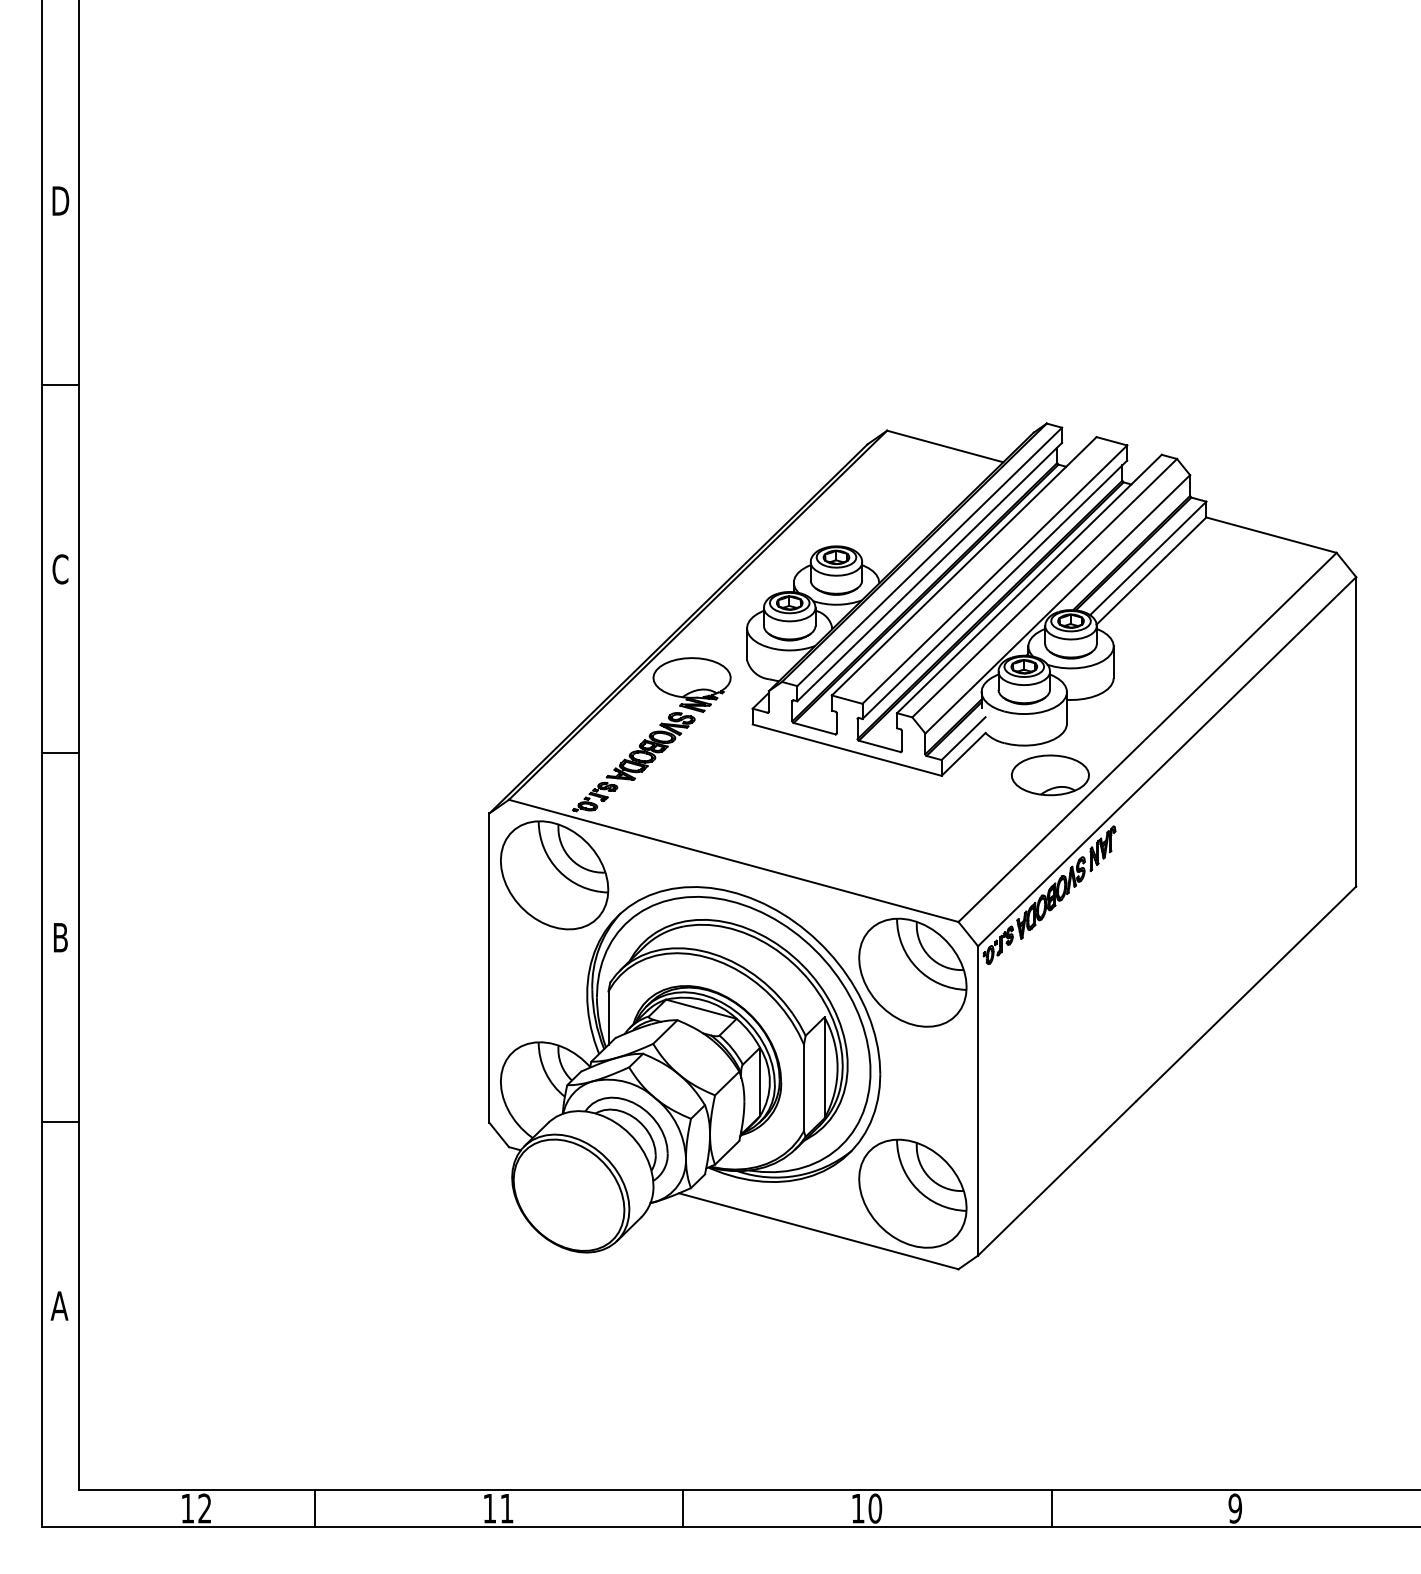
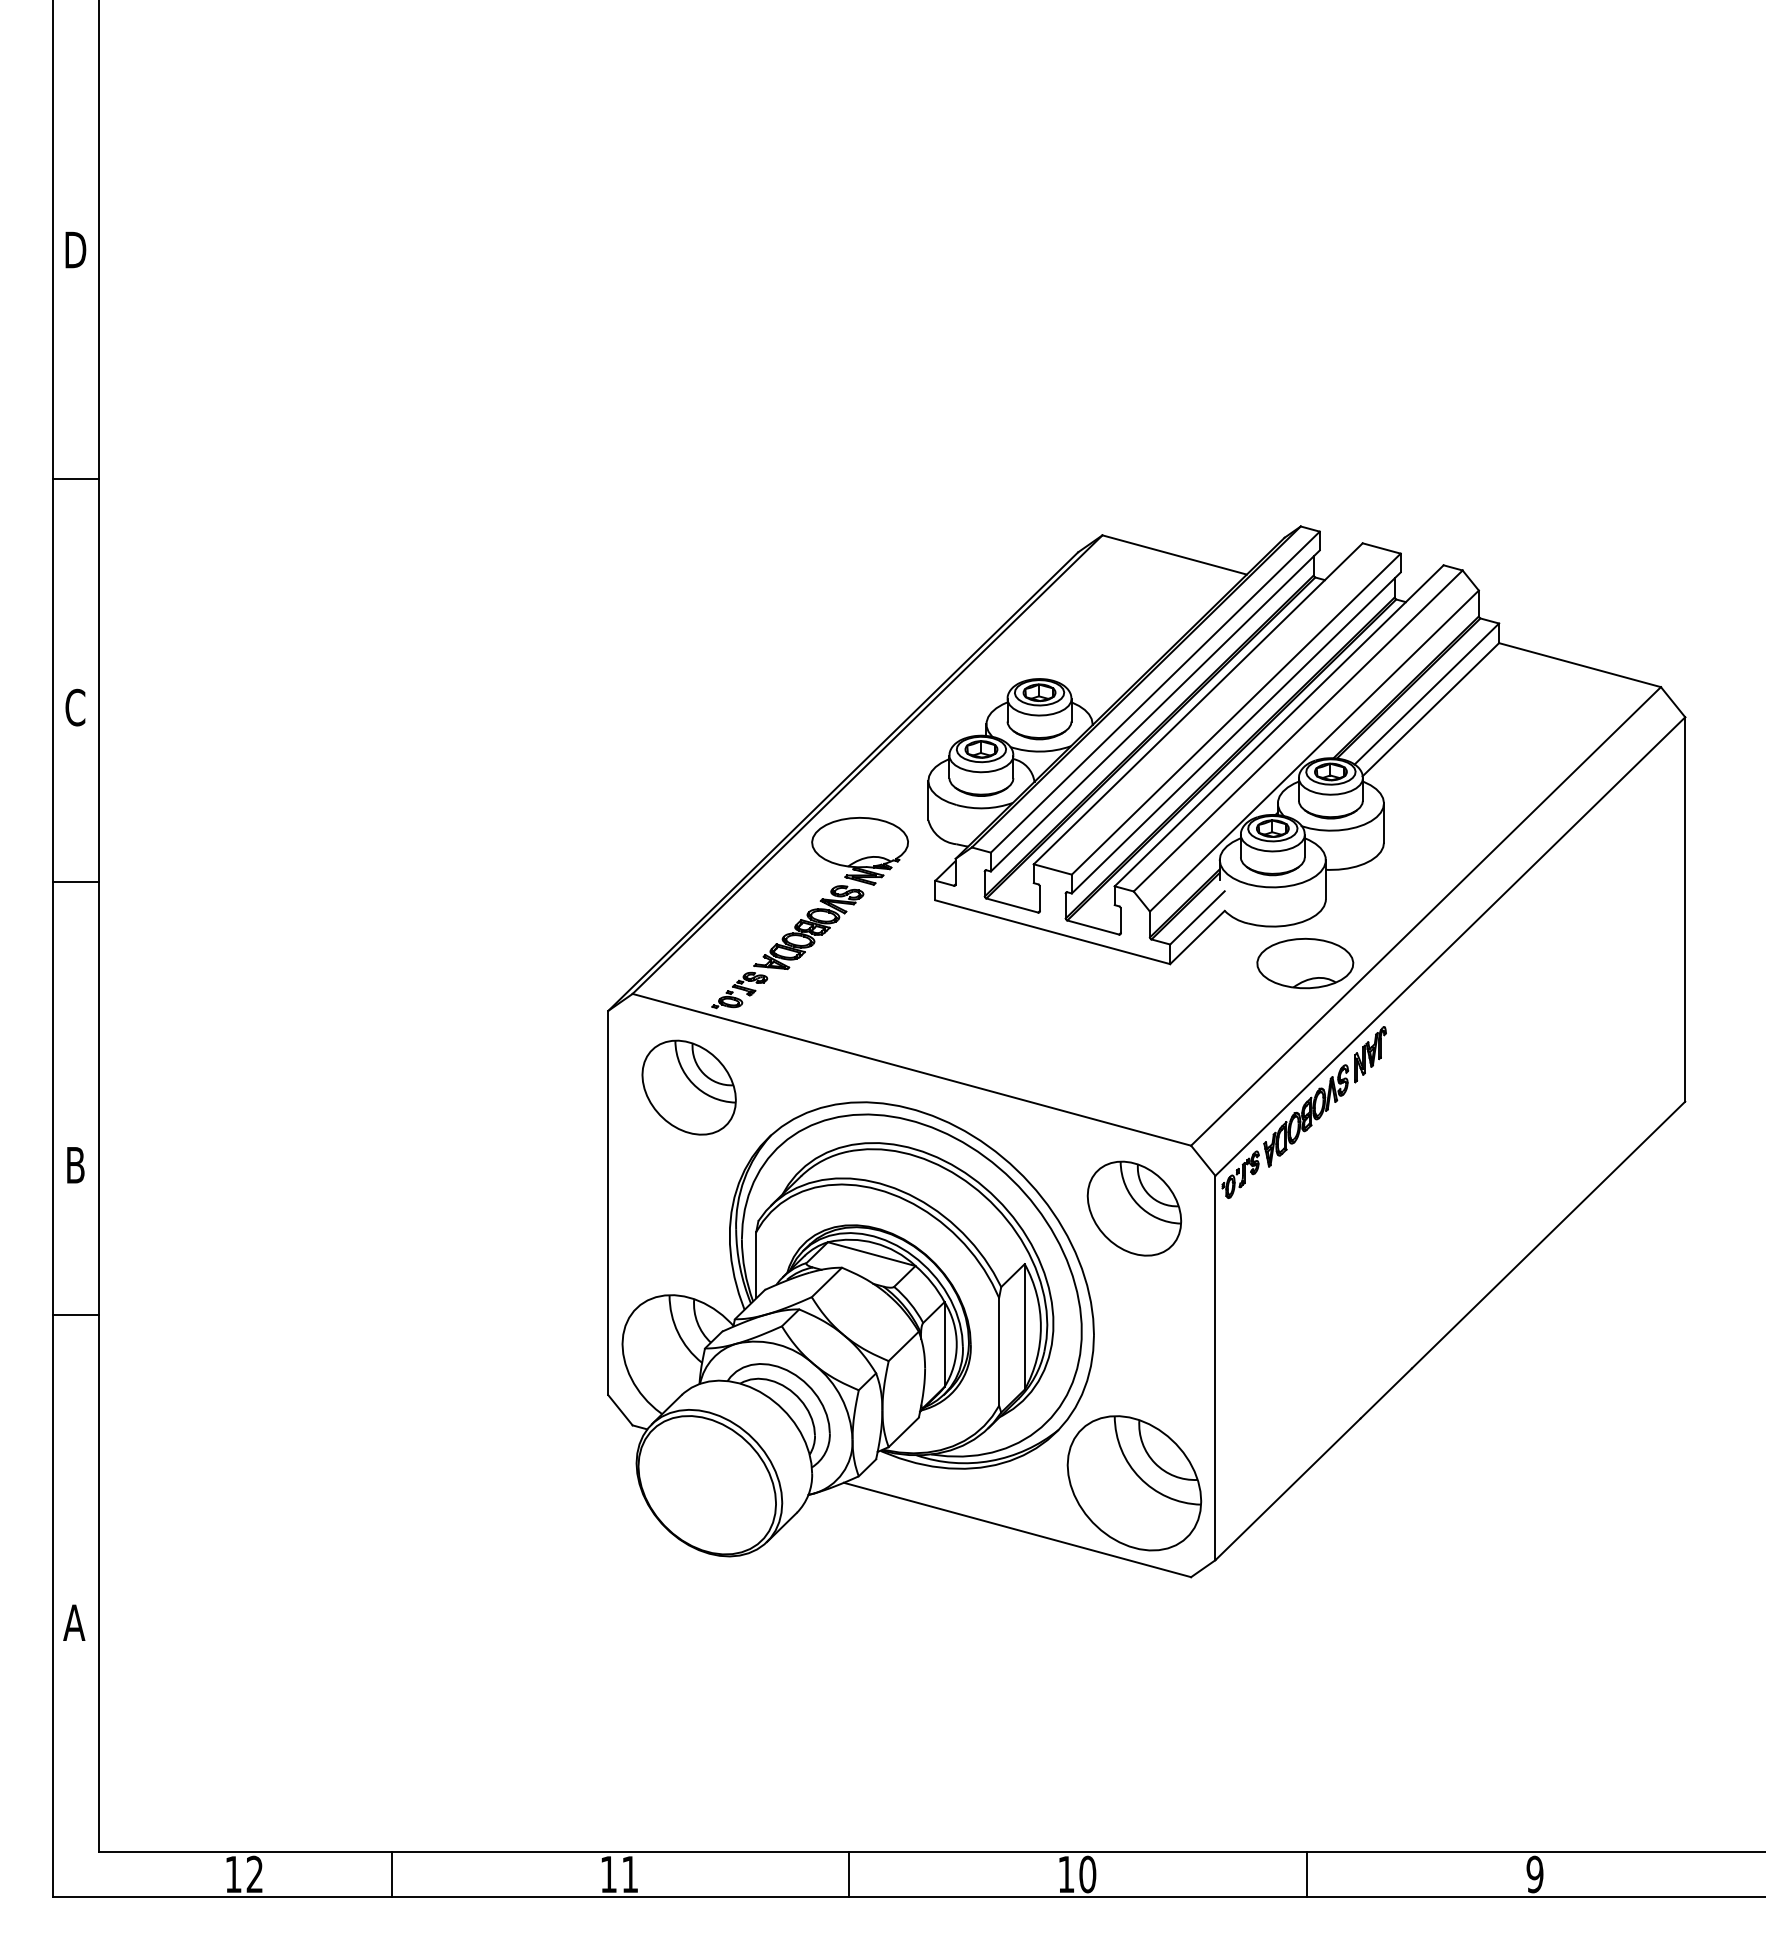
line: (60, 753) -> (75, 882), moved
part: (553, 875) -> (688, 1087), size x0.7
part: (912, 972) -> (1134, 1208), size x0.7
line: (60, 1121) -> (75, 1314), moved

